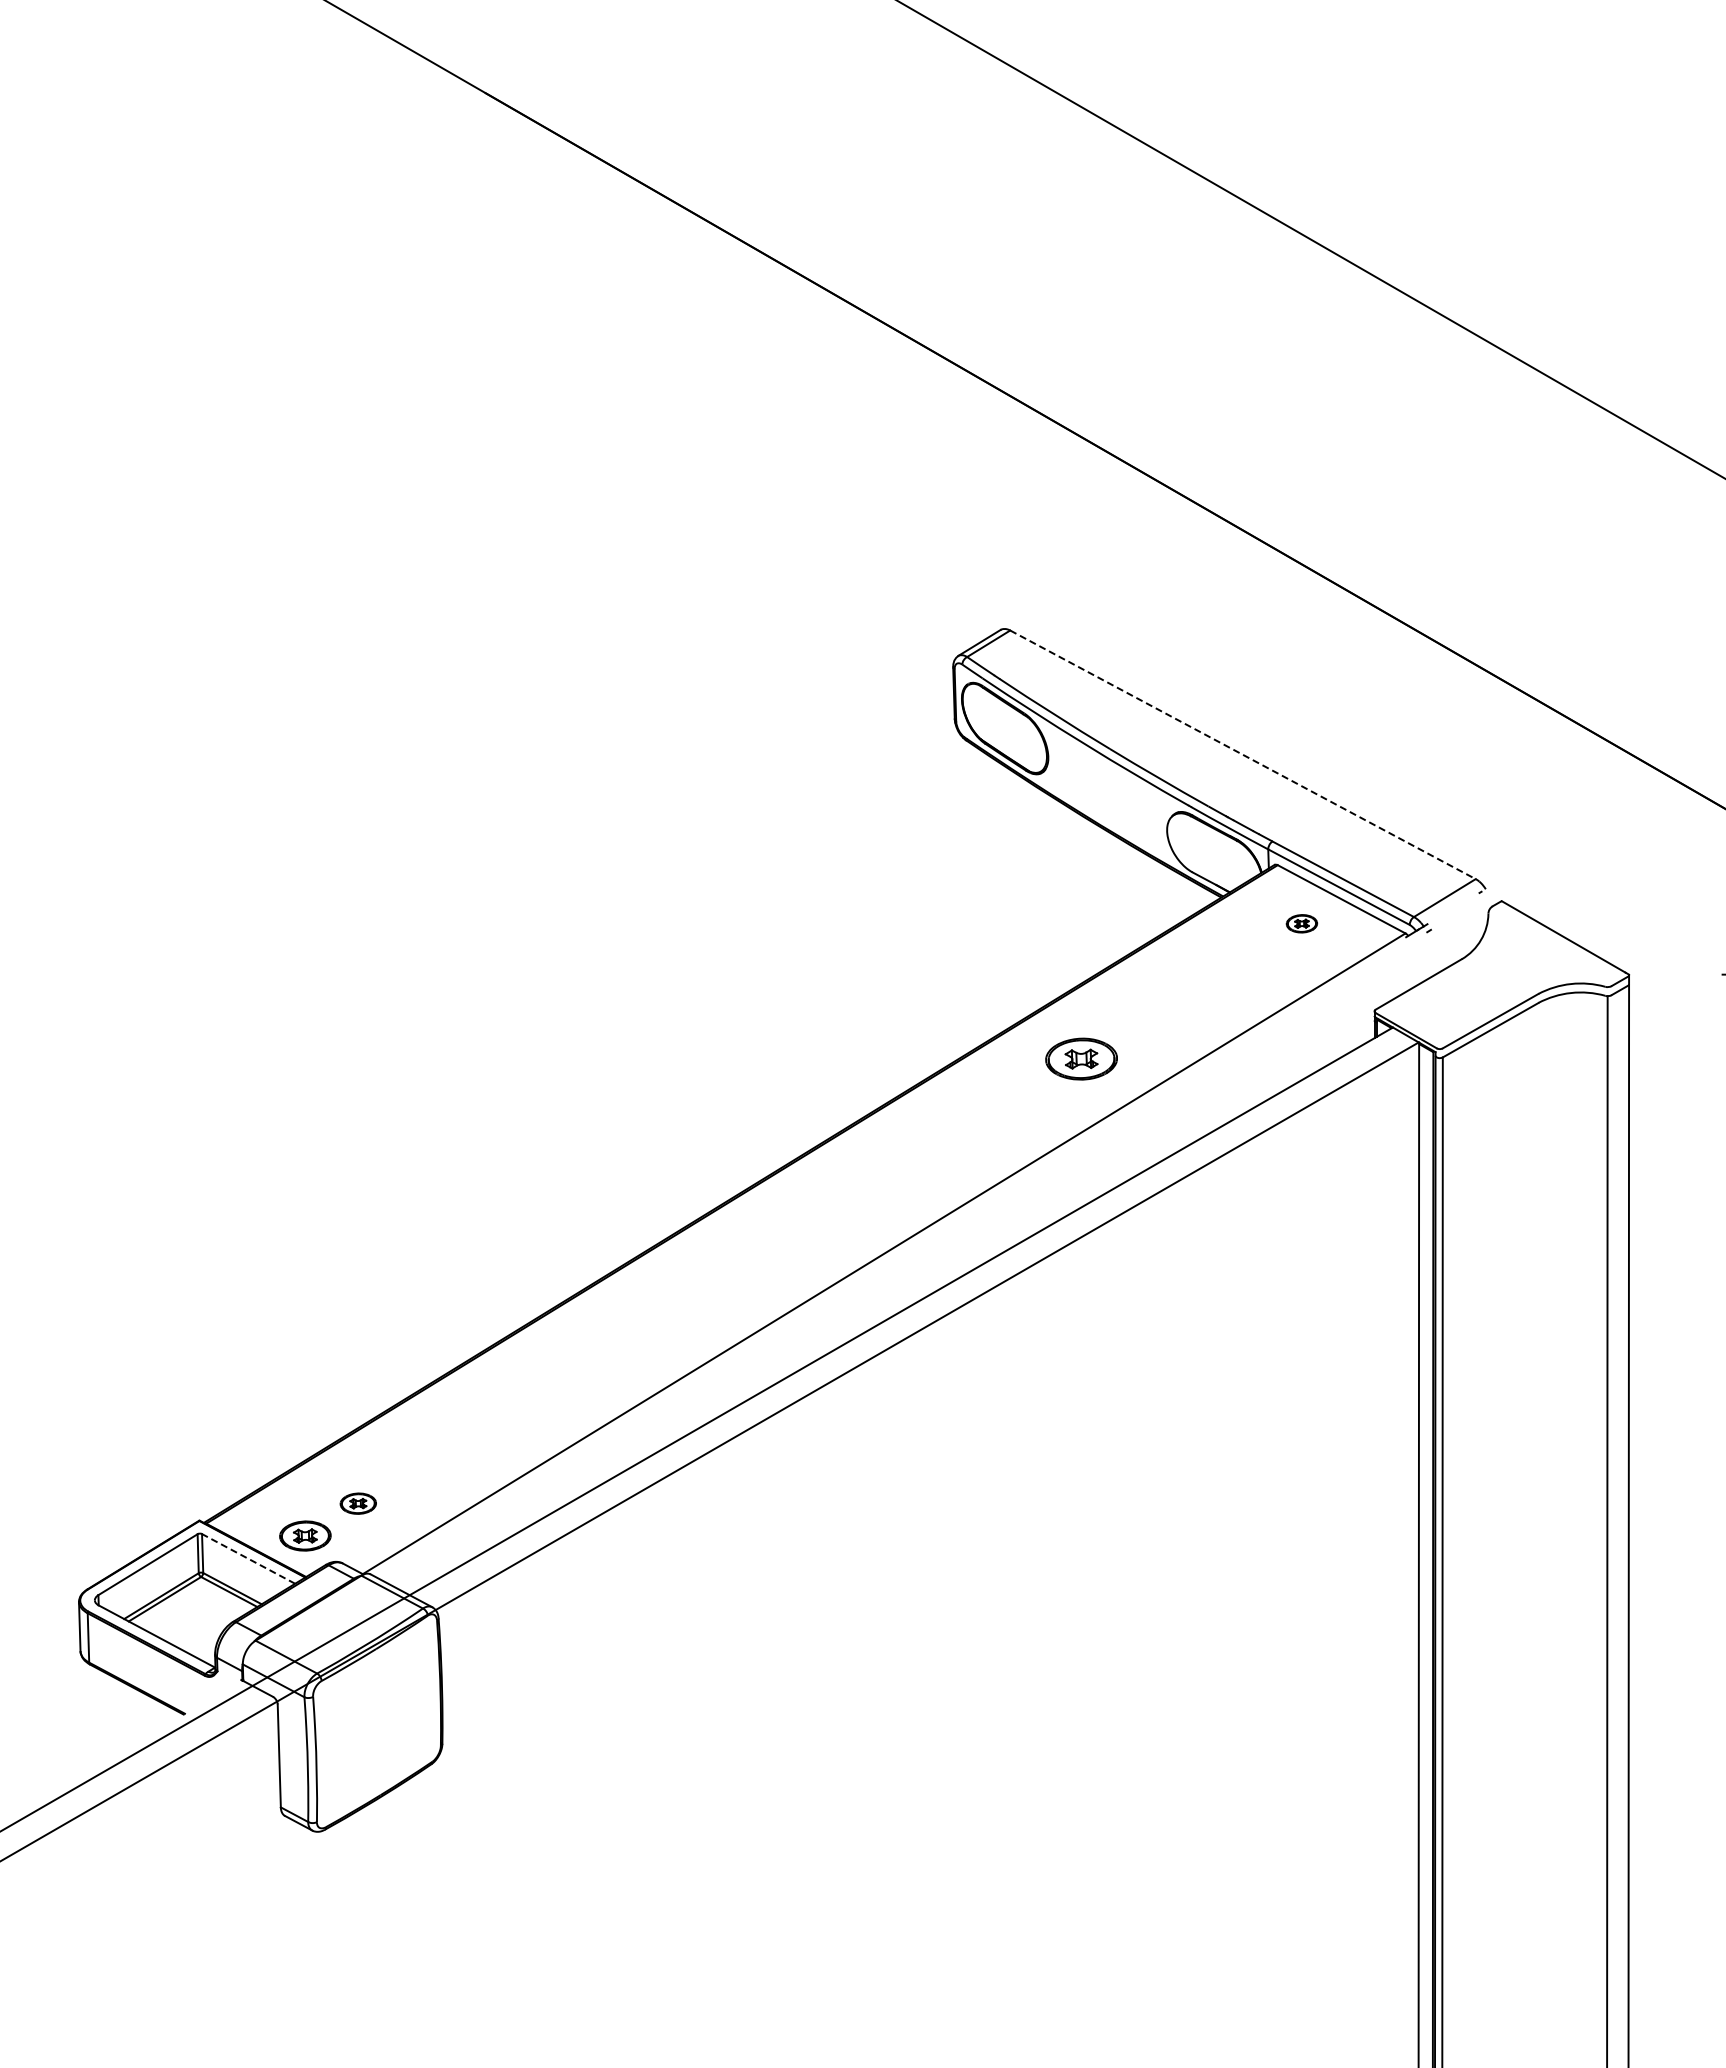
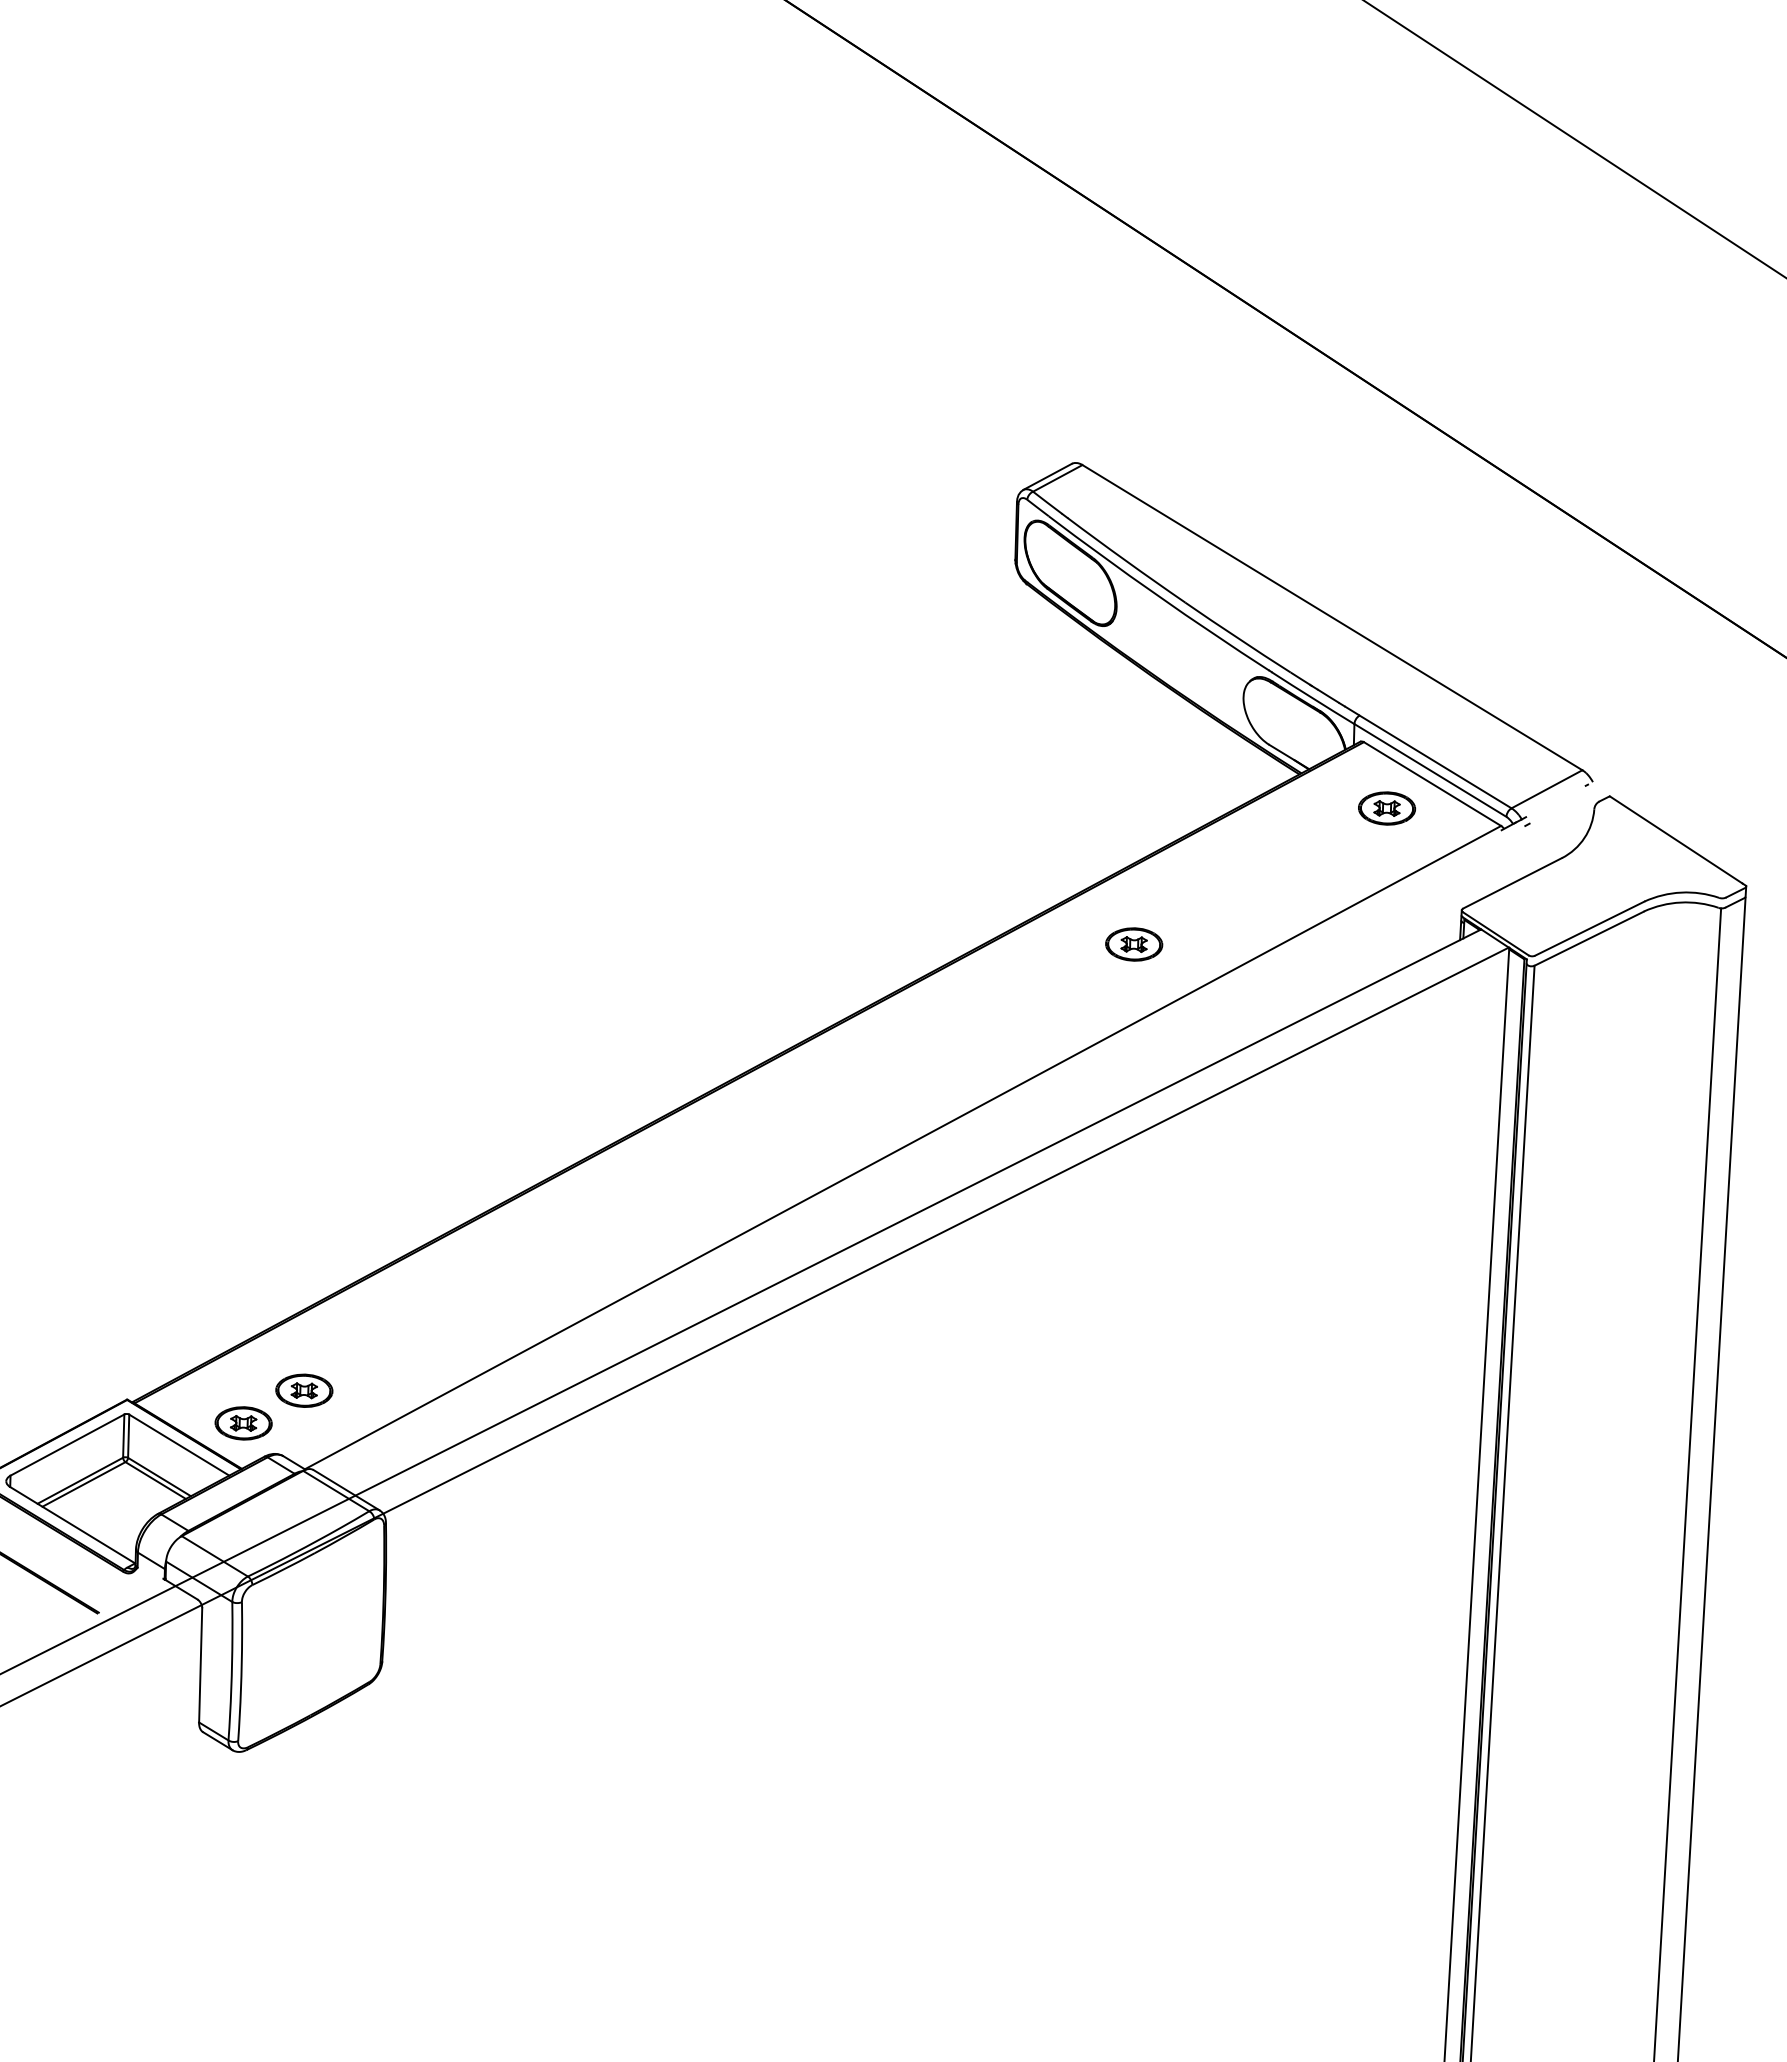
line: (1242, 754) -> (1331, 617), dashed -> solid
part: (1301, 923) -> (1386, 808), size x1.67
part: (1081, 1058) -> (1134, 943), size x0.71
part: (358, 1503) -> (304, 1390), size x1.43
line: (248, 1558) -> (179, 1444), dashed -> solid

